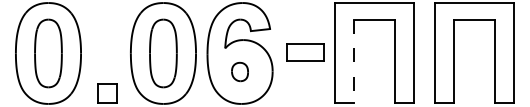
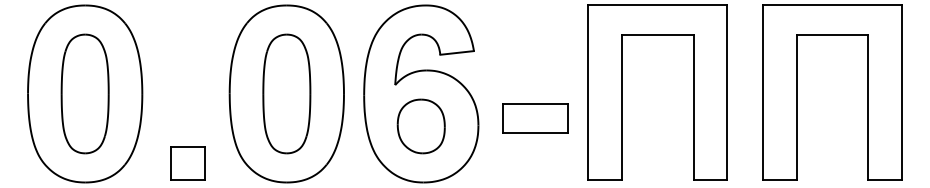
part: (305, 52) -> (536, 118), moved
line: (354, 61) -> (621, 108), dashed -> solid
part: (239, 71) -> (420, 125), size x1.67

